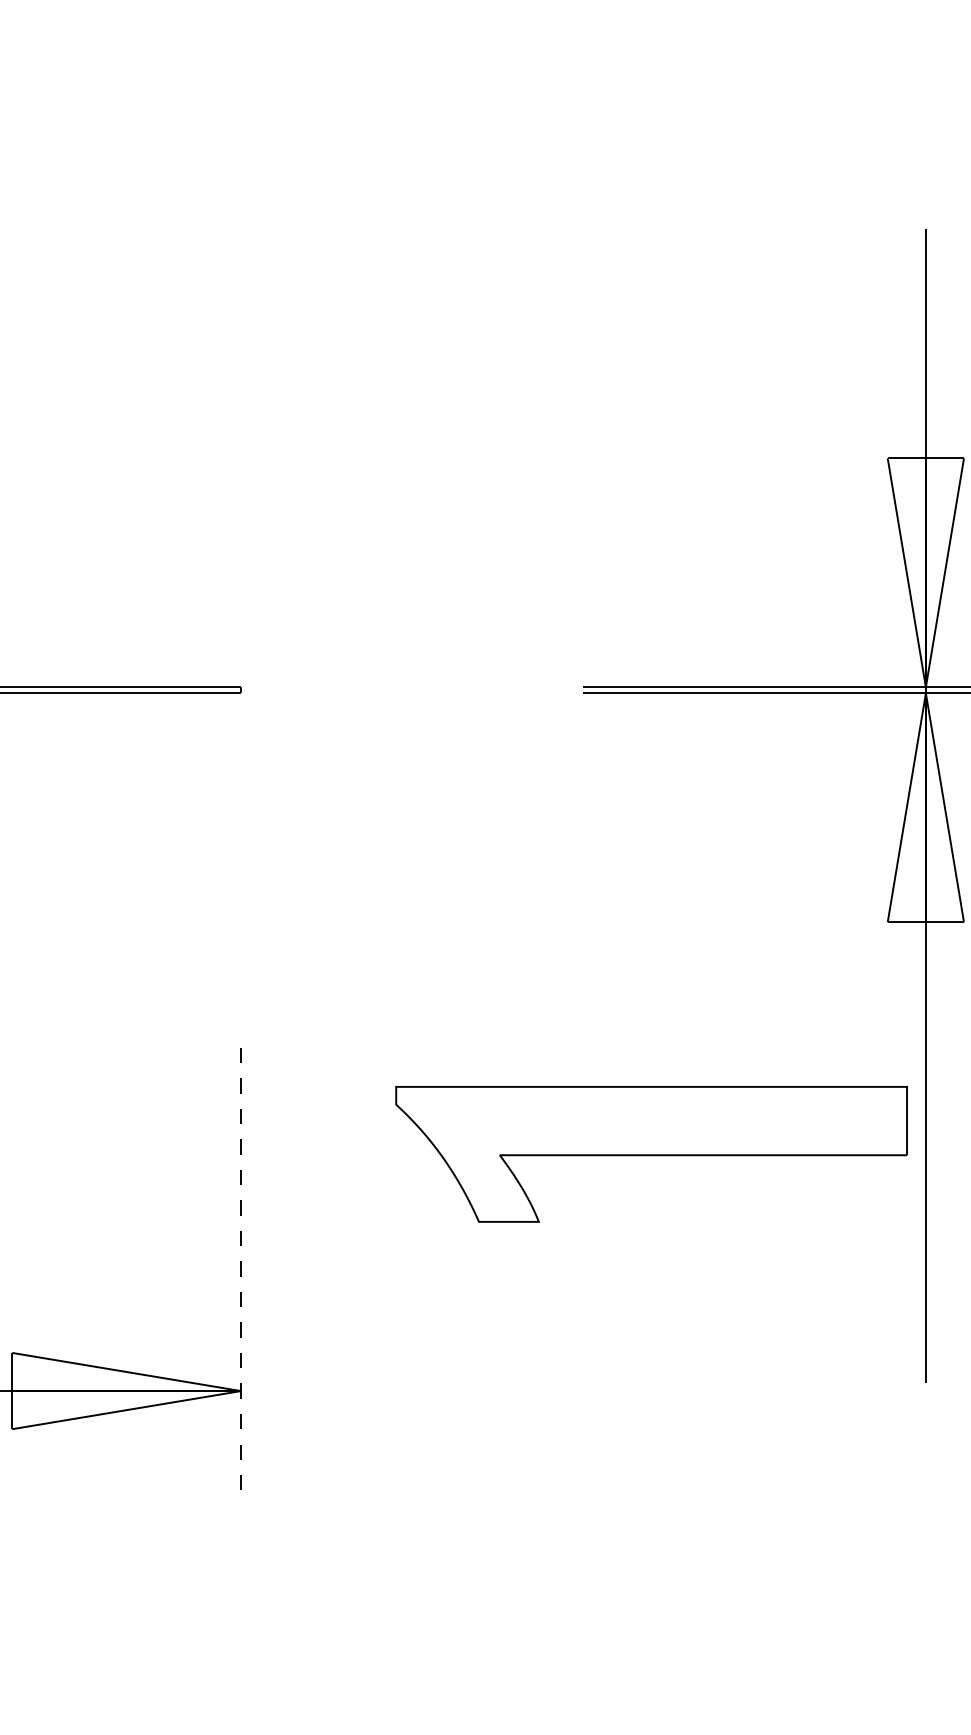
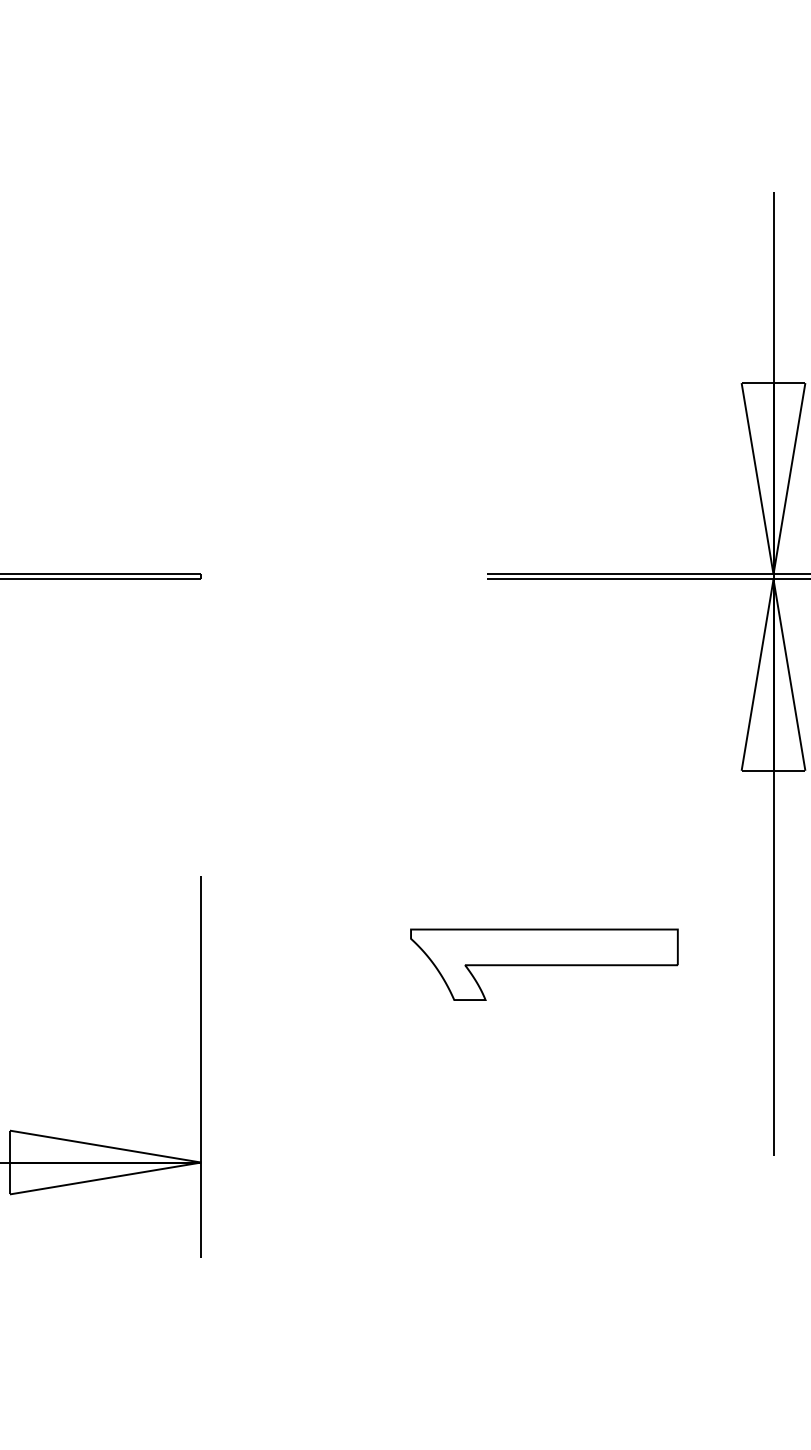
part: (651, 1154) -> (544, 964), size x0.62
line: (241, 1276) -> (201, 1066), dashed -> solid

